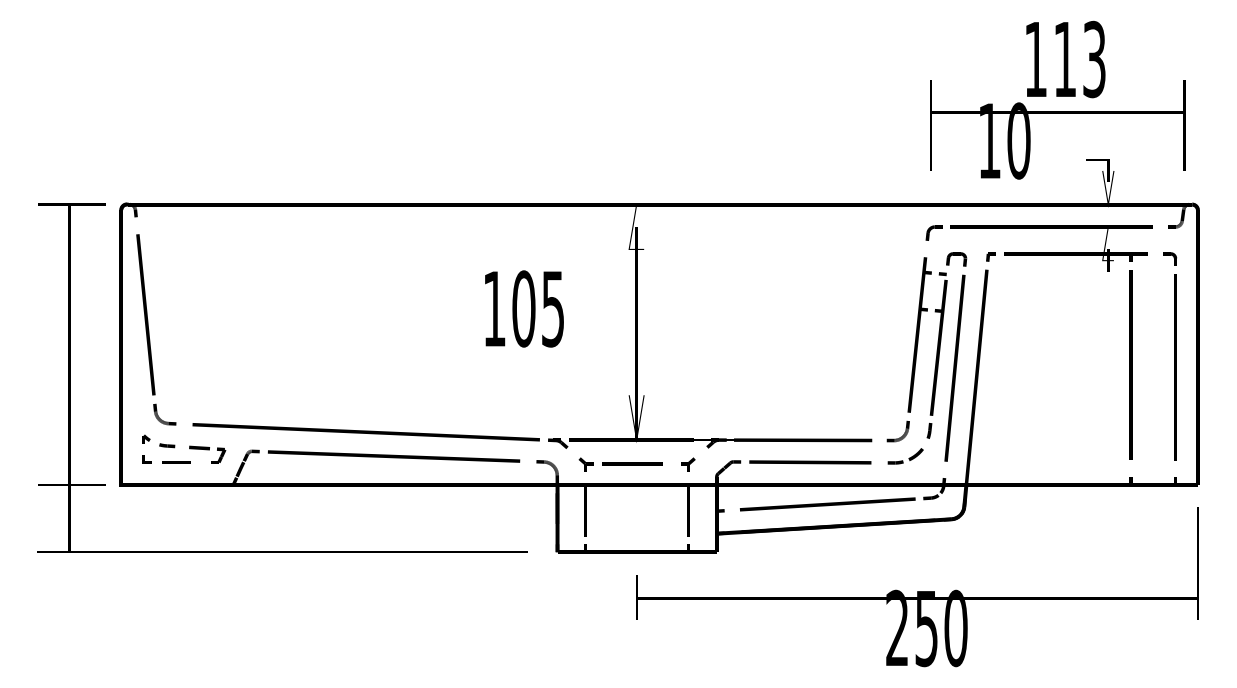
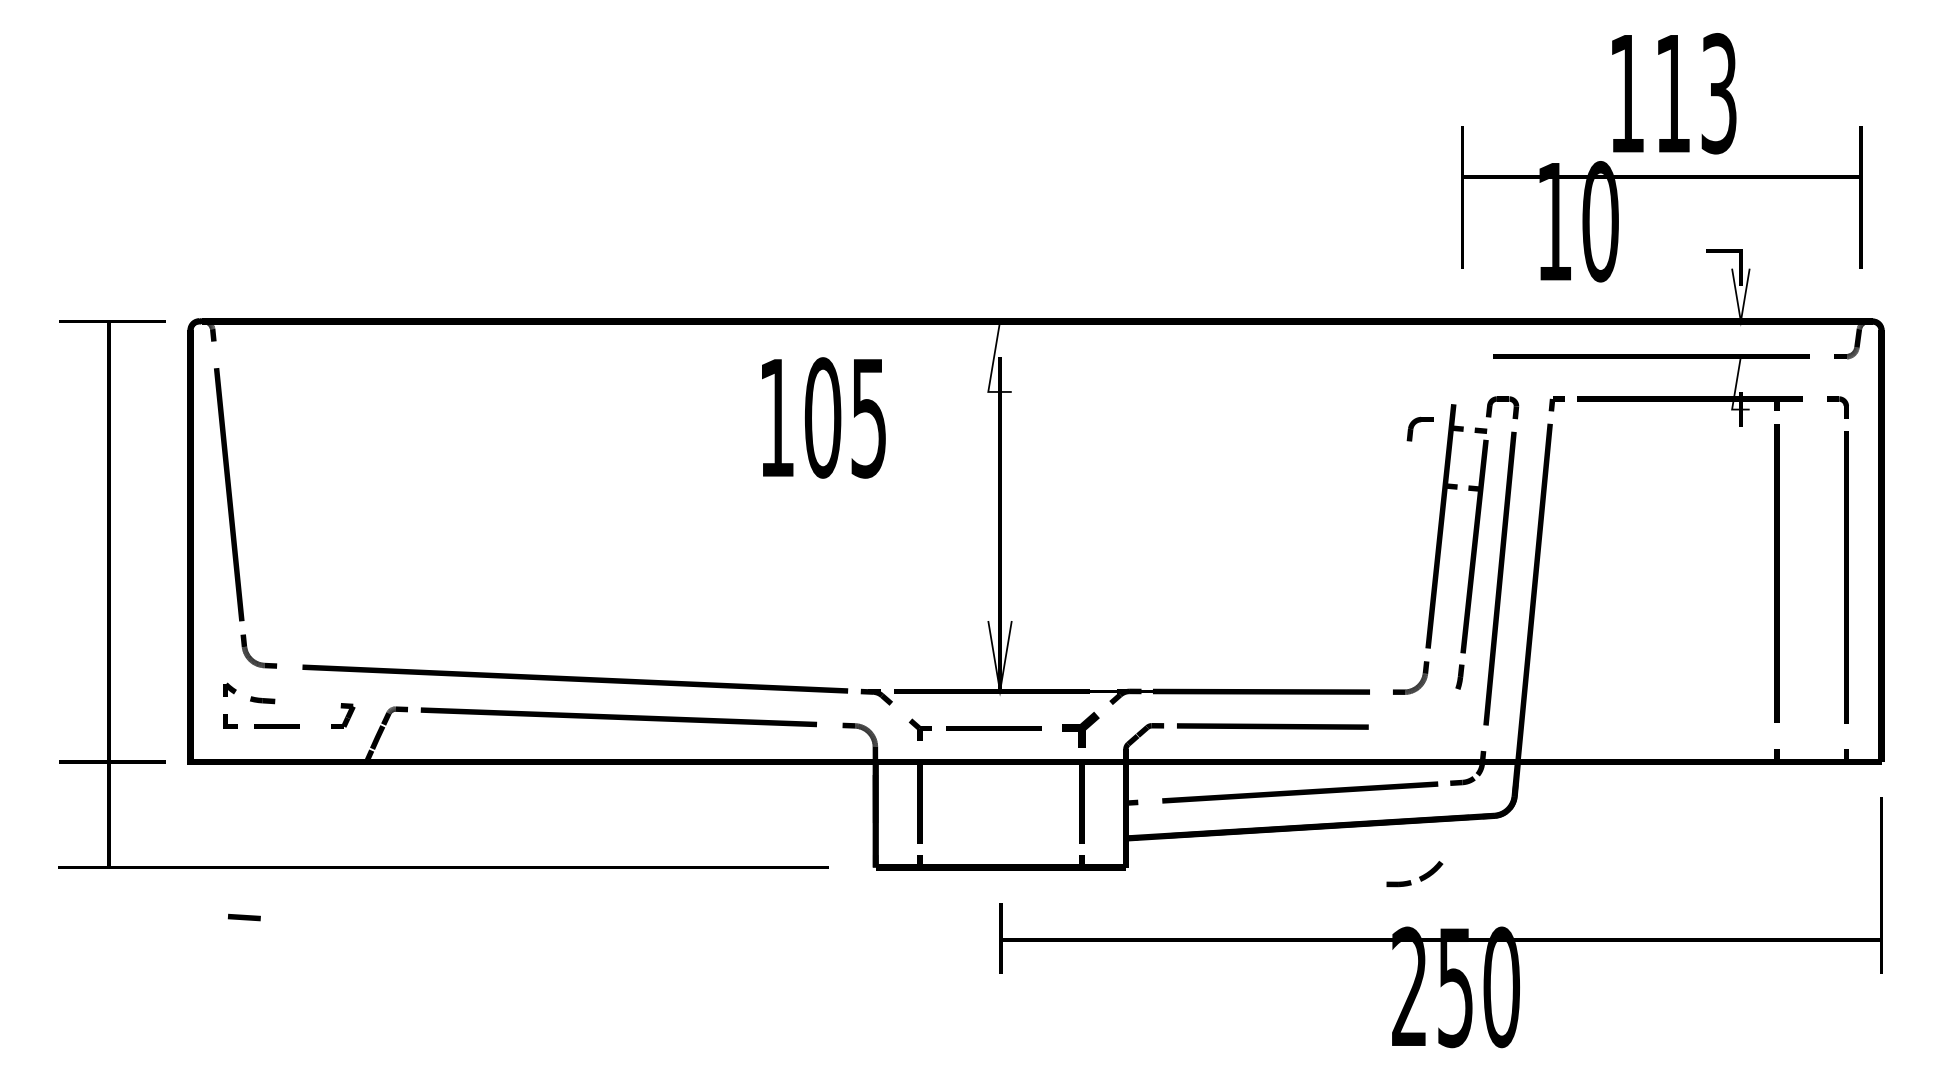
part: (933, 232) -> (1419, 428), moved
text: (524, 308) -> (823, 417), moved
line: (199, 447) -> (244, 916), moved
part: (905, 456) -> (1414, 874), moved
part: (688, 464) -> (1081, 729), size x1.6

